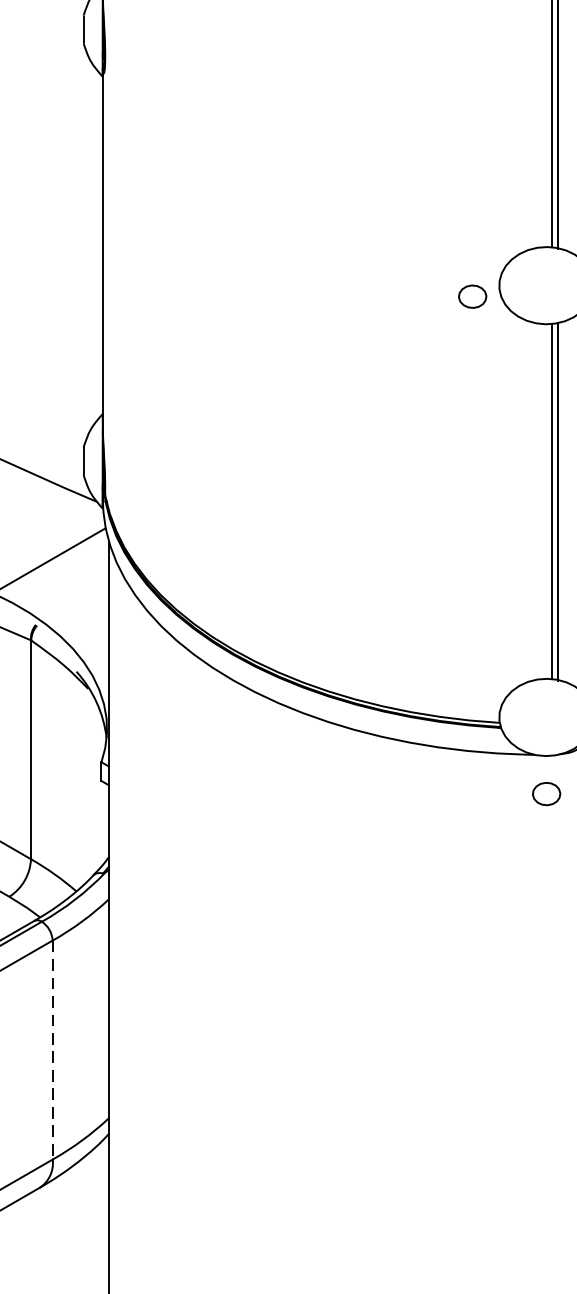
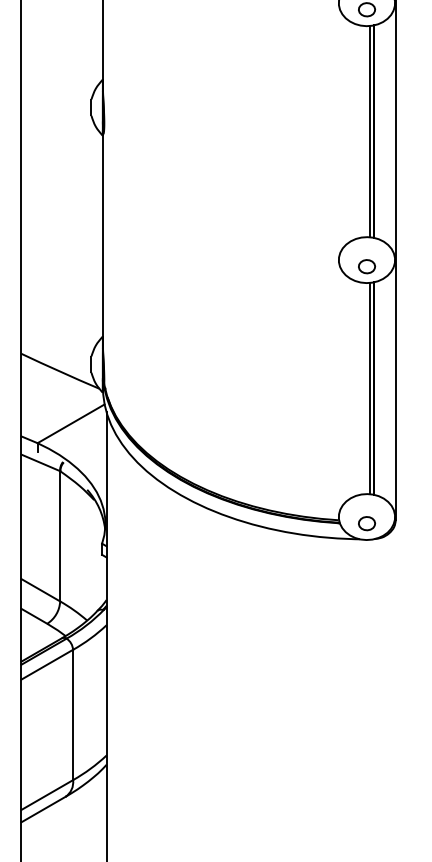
part: (473, 296) -> (367, 266), moved
part: (547, 793) -> (367, 523), moved
line: (53, 1050) -> (73, 715), dashed -> solid

